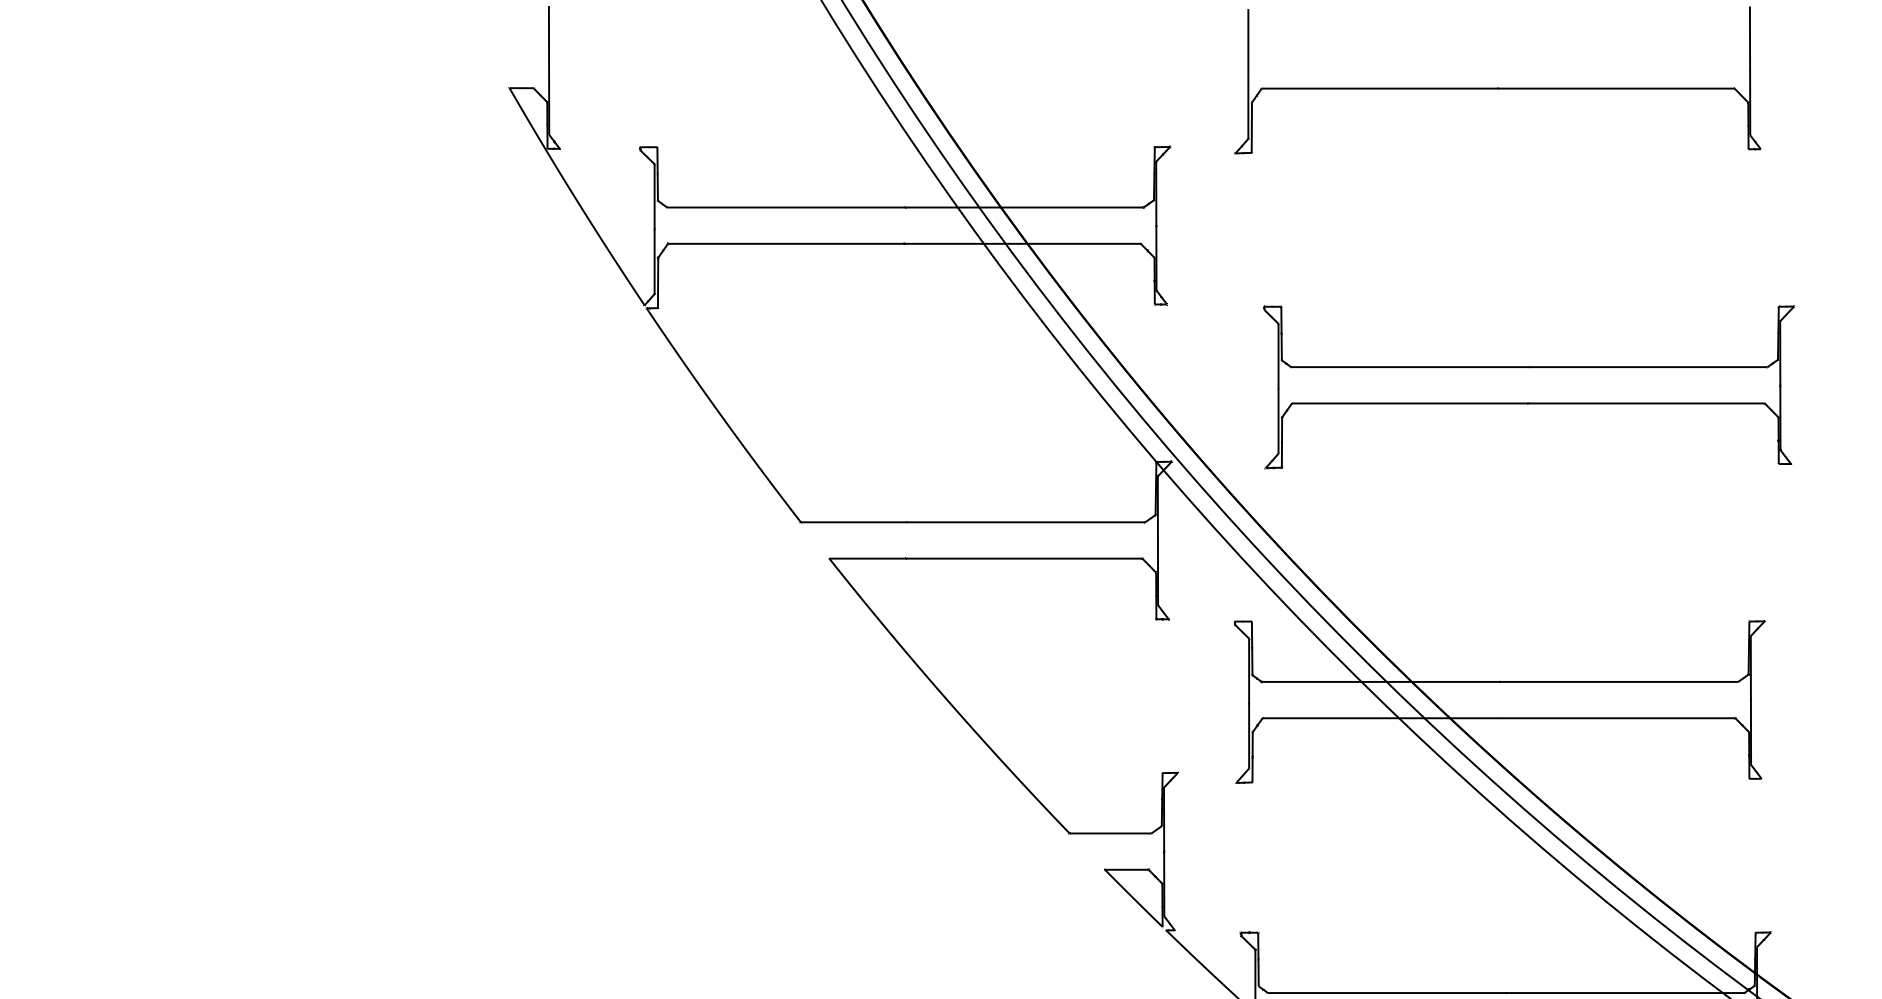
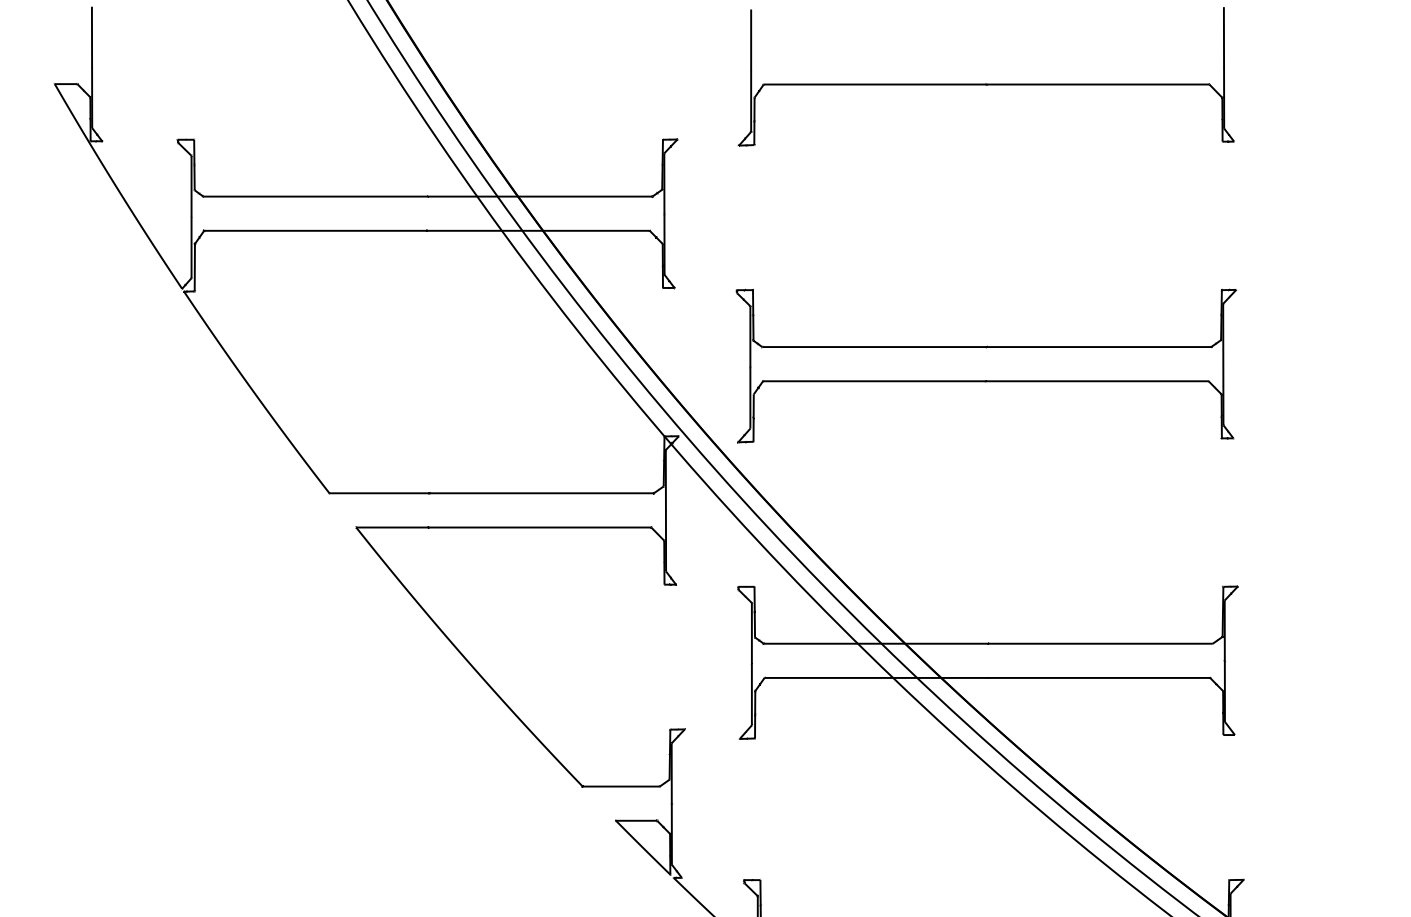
part: (1528, 387) -> (985, 366), moved

